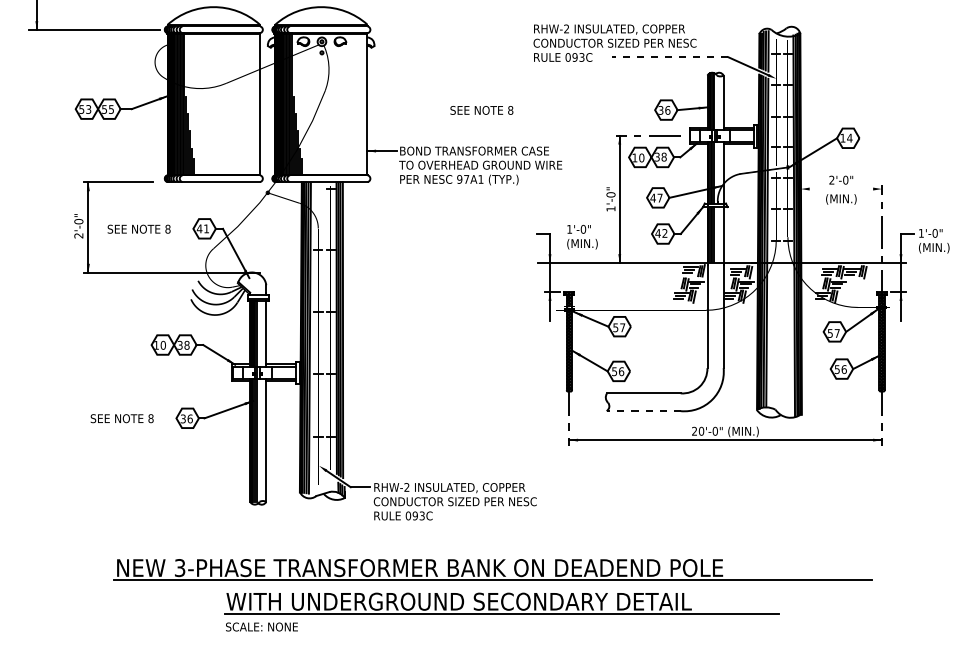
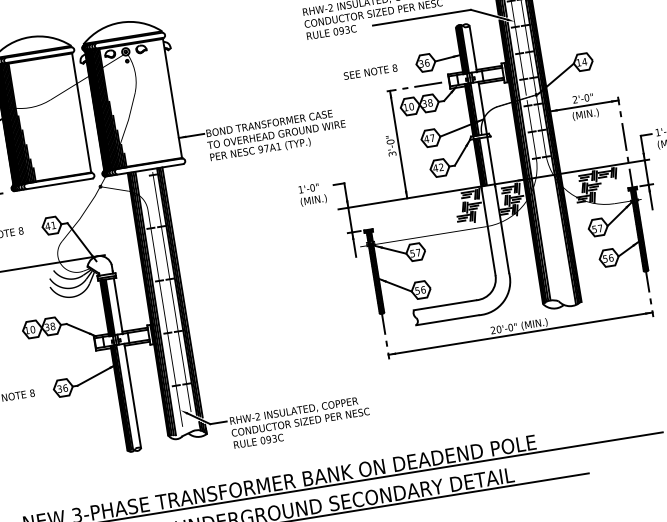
line: (670, 57) -> (422, 17), dashed -> solid
text: (481, 110) -> (370, 72), moved
line: (840, 189) -> (583, 106), added
text: (610, 208) -> (392, 153), 1'-0" -> 3'-0"
text: (582, 236) -> (312, 194), moved
line: (643, 411) -> (447, 320), dashed -> solid

